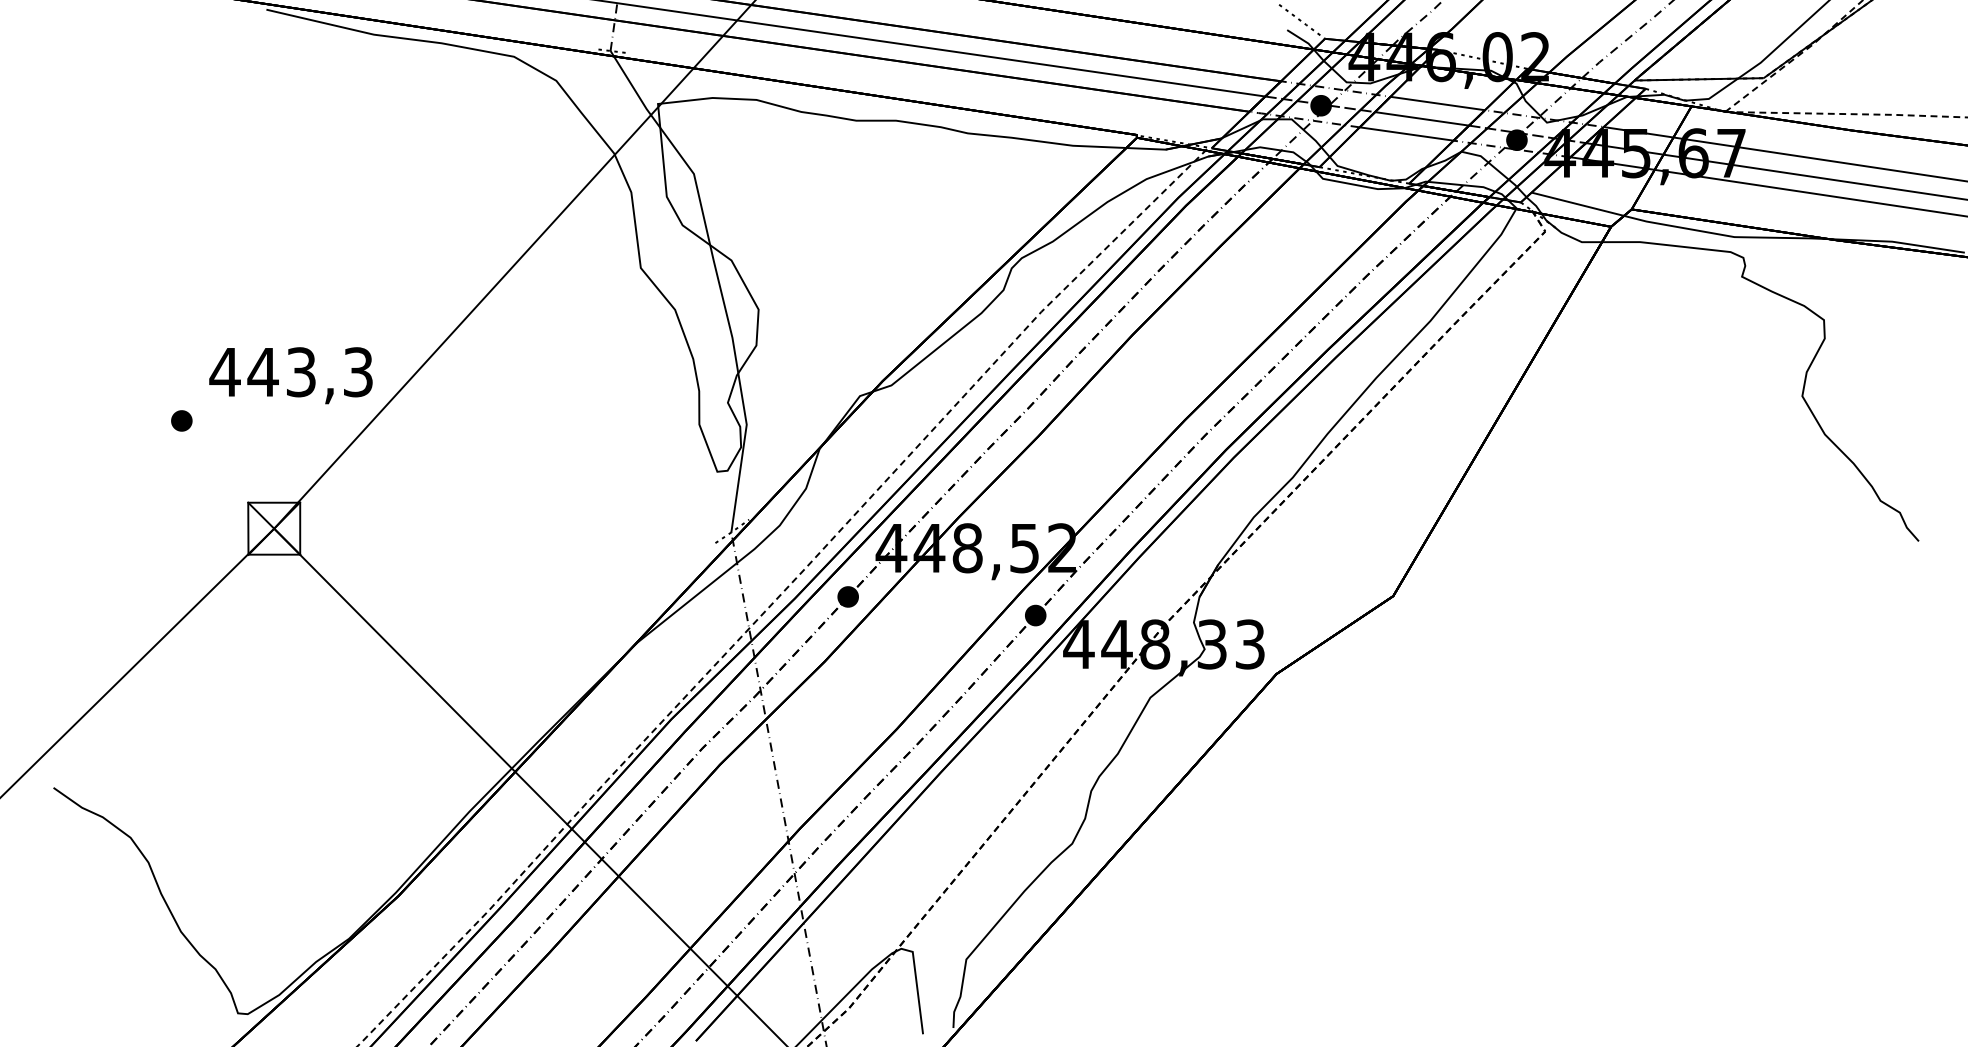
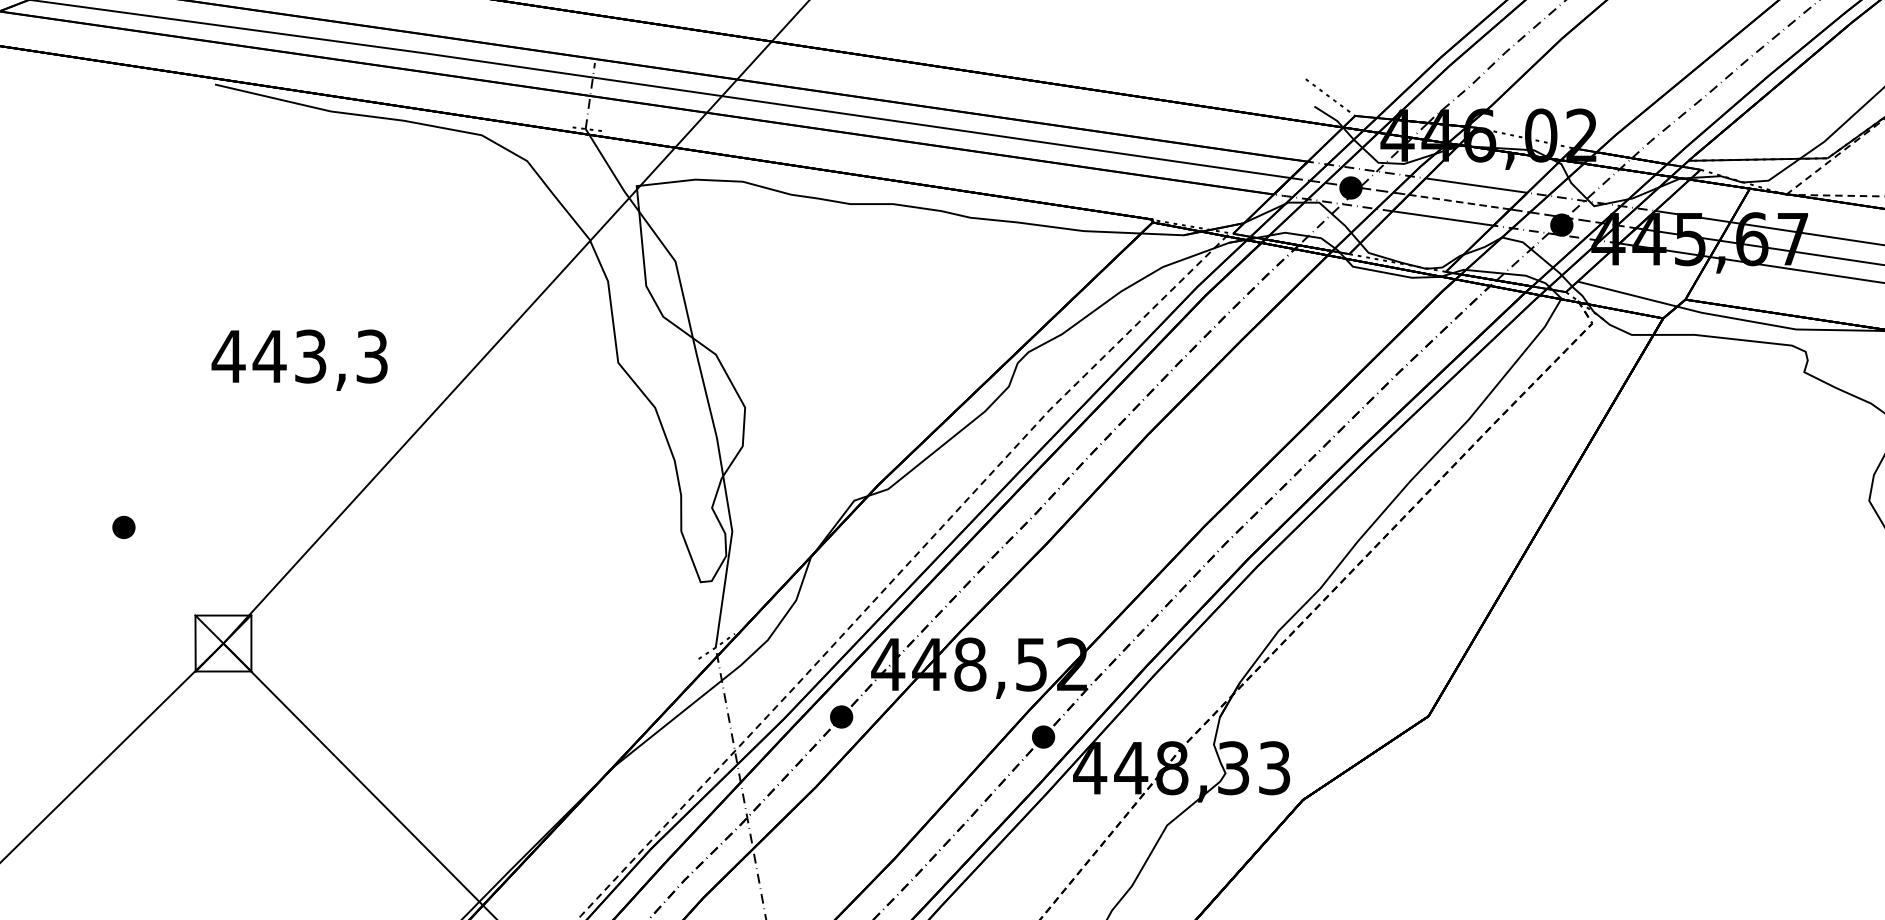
line: (1422, 118) -> (1460, 201), solid -> dashed
text: (290, 375) -> (299, 360), moved

